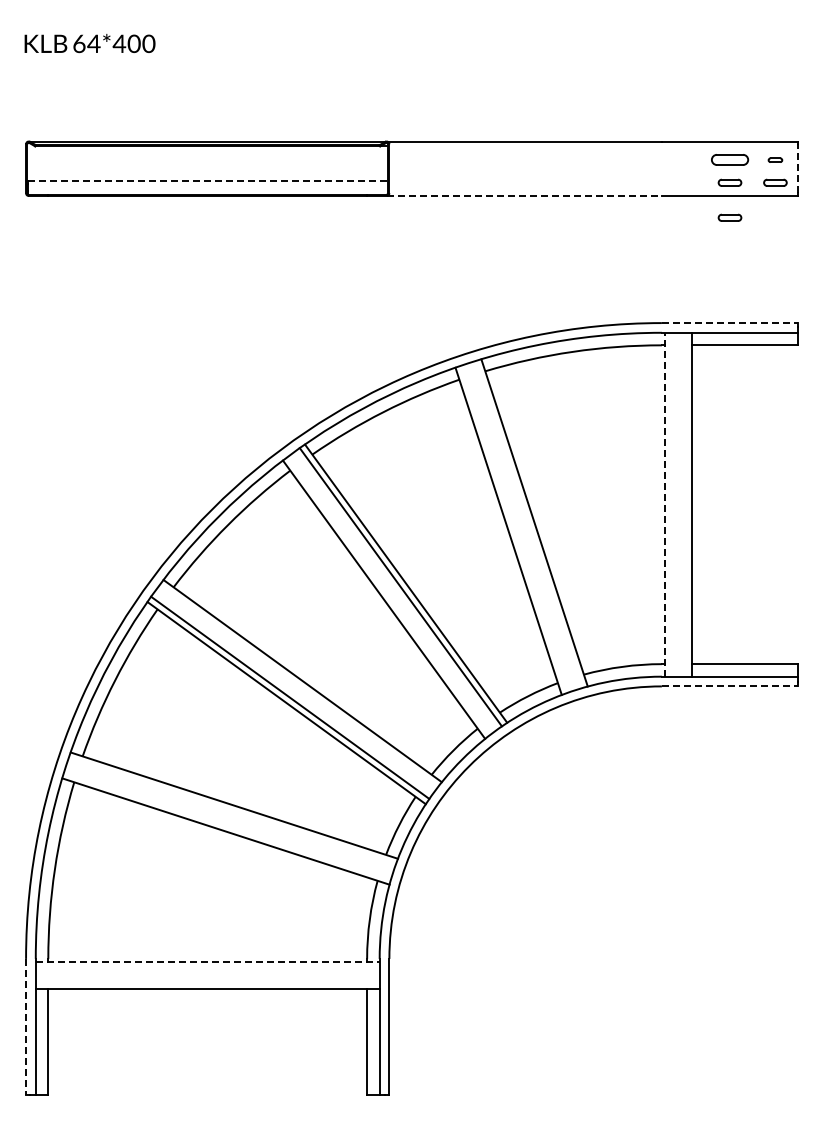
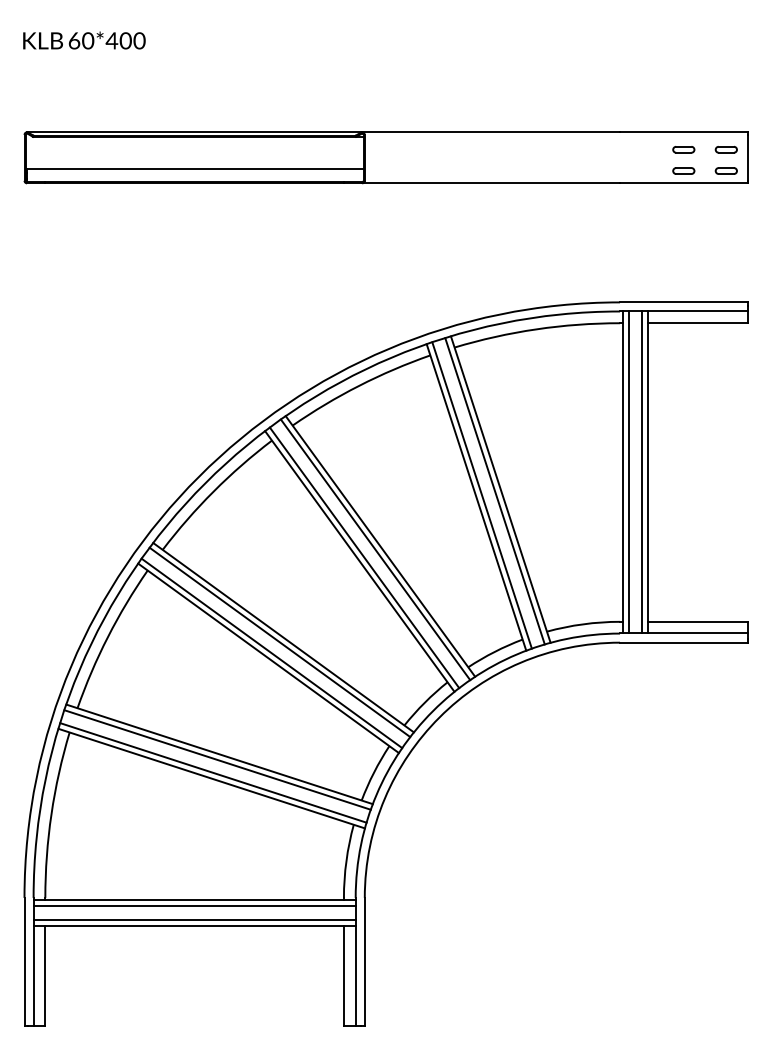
text: (93, 43) -> (87, 40), 64*400 -> 60*400
part: (729, 160) -> (683, 150), size x0.62
part: (775, 160) -> (726, 150), size x1.67
line: (798, 168) -> (747, 157), dashed -> solid
line: (208, 181) -> (195, 169), dashed -> solid
line: (524, 196) -> (491, 183), dashed -> solid
part: (729, 217) -> (683, 203), removed
line: (730, 323) -> (684, 302), dashed -> solid
line: (664, 504) -> (622, 472), dashed -> solid
line: (670, 504) -> (628, 472), added
line: (685, 504) -> (642, 472), added
line: (528, 524) -> (495, 491), added
line: (514, 528) -> (481, 494), added
line: (389, 595) -> (364, 557), added
line: (298, 686) -> (279, 642), added
line: (730, 686) -> (684, 642), dashed -> solid
line: (231, 811) -> (216, 759), added
line: (227, 825) -> (213, 772), added
line: (207, 961) -> (194, 900), dashed -> solid
line: (207, 967) -> (194, 905), added
line: (207, 982) -> (194, 919), added
line: (26, 1027) -> (24, 962), dashed -> solid

